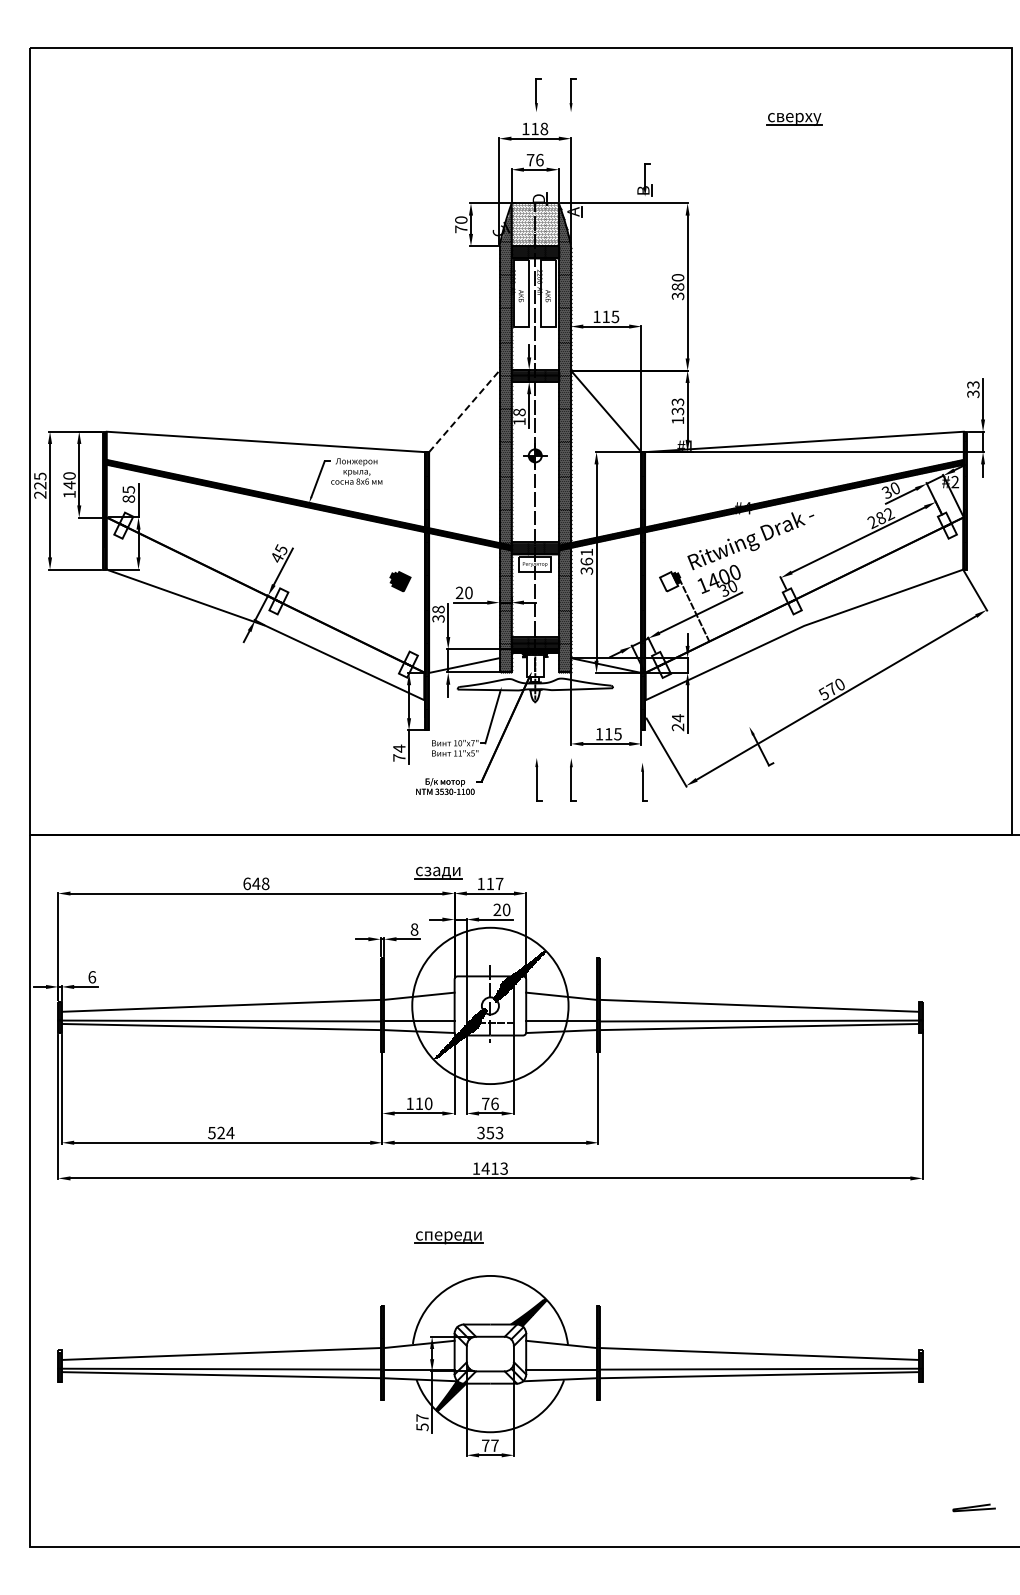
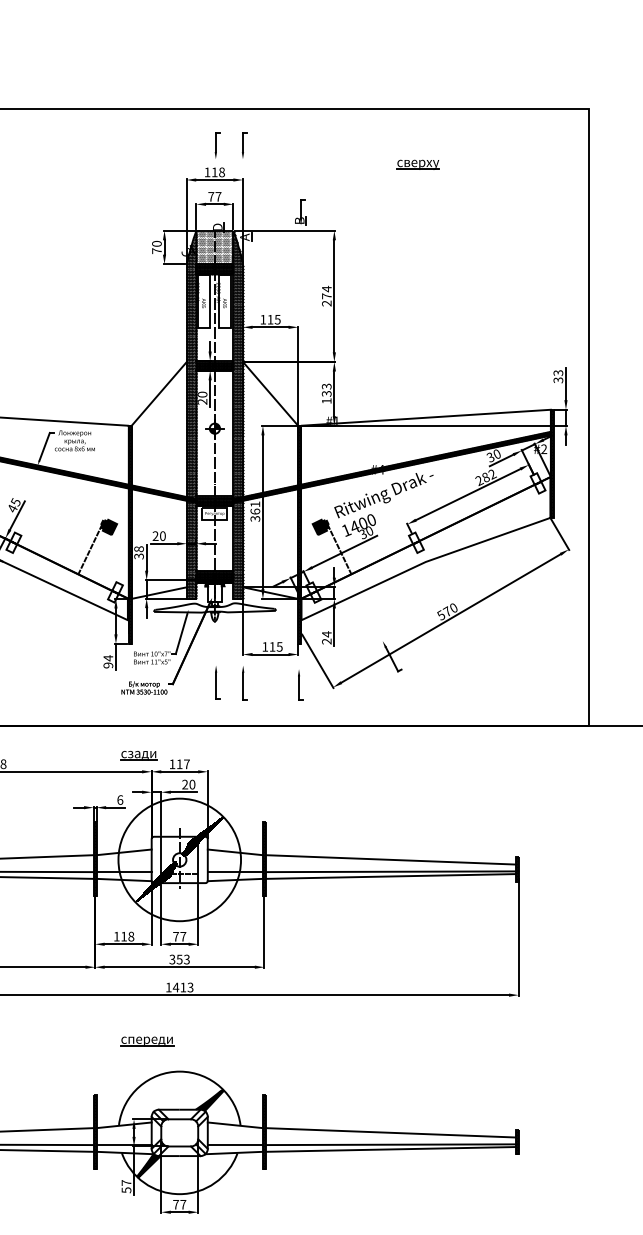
text: (539, 159) -> (218, 196), 76 -> 77
text: (677, 286) -> (326, 295), 380 -> 274
line: (464, 411) -> (159, 393), dashed -> solid
text: (519, 416) -> (202, 397), 18 -> 20
fill: (669, 581) -> (320, 527), added
line: (375, 610) -> (89, 549), added
text: (399, 757) -> (108, 665), 74 -> 94
text: (414, 929) -> (120, 800), 8 -> 6
text: (428, 1103) -> (131, 936), 110 -> 118
text: (494, 1103) -> (182, 936), 76 -> 77

